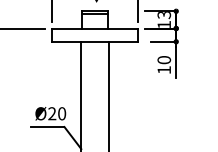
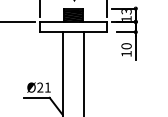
hatch: (95, 20) -> (73, 15), added
text: (61, 113) -> (47, 87), Ø20 -> Ø21

